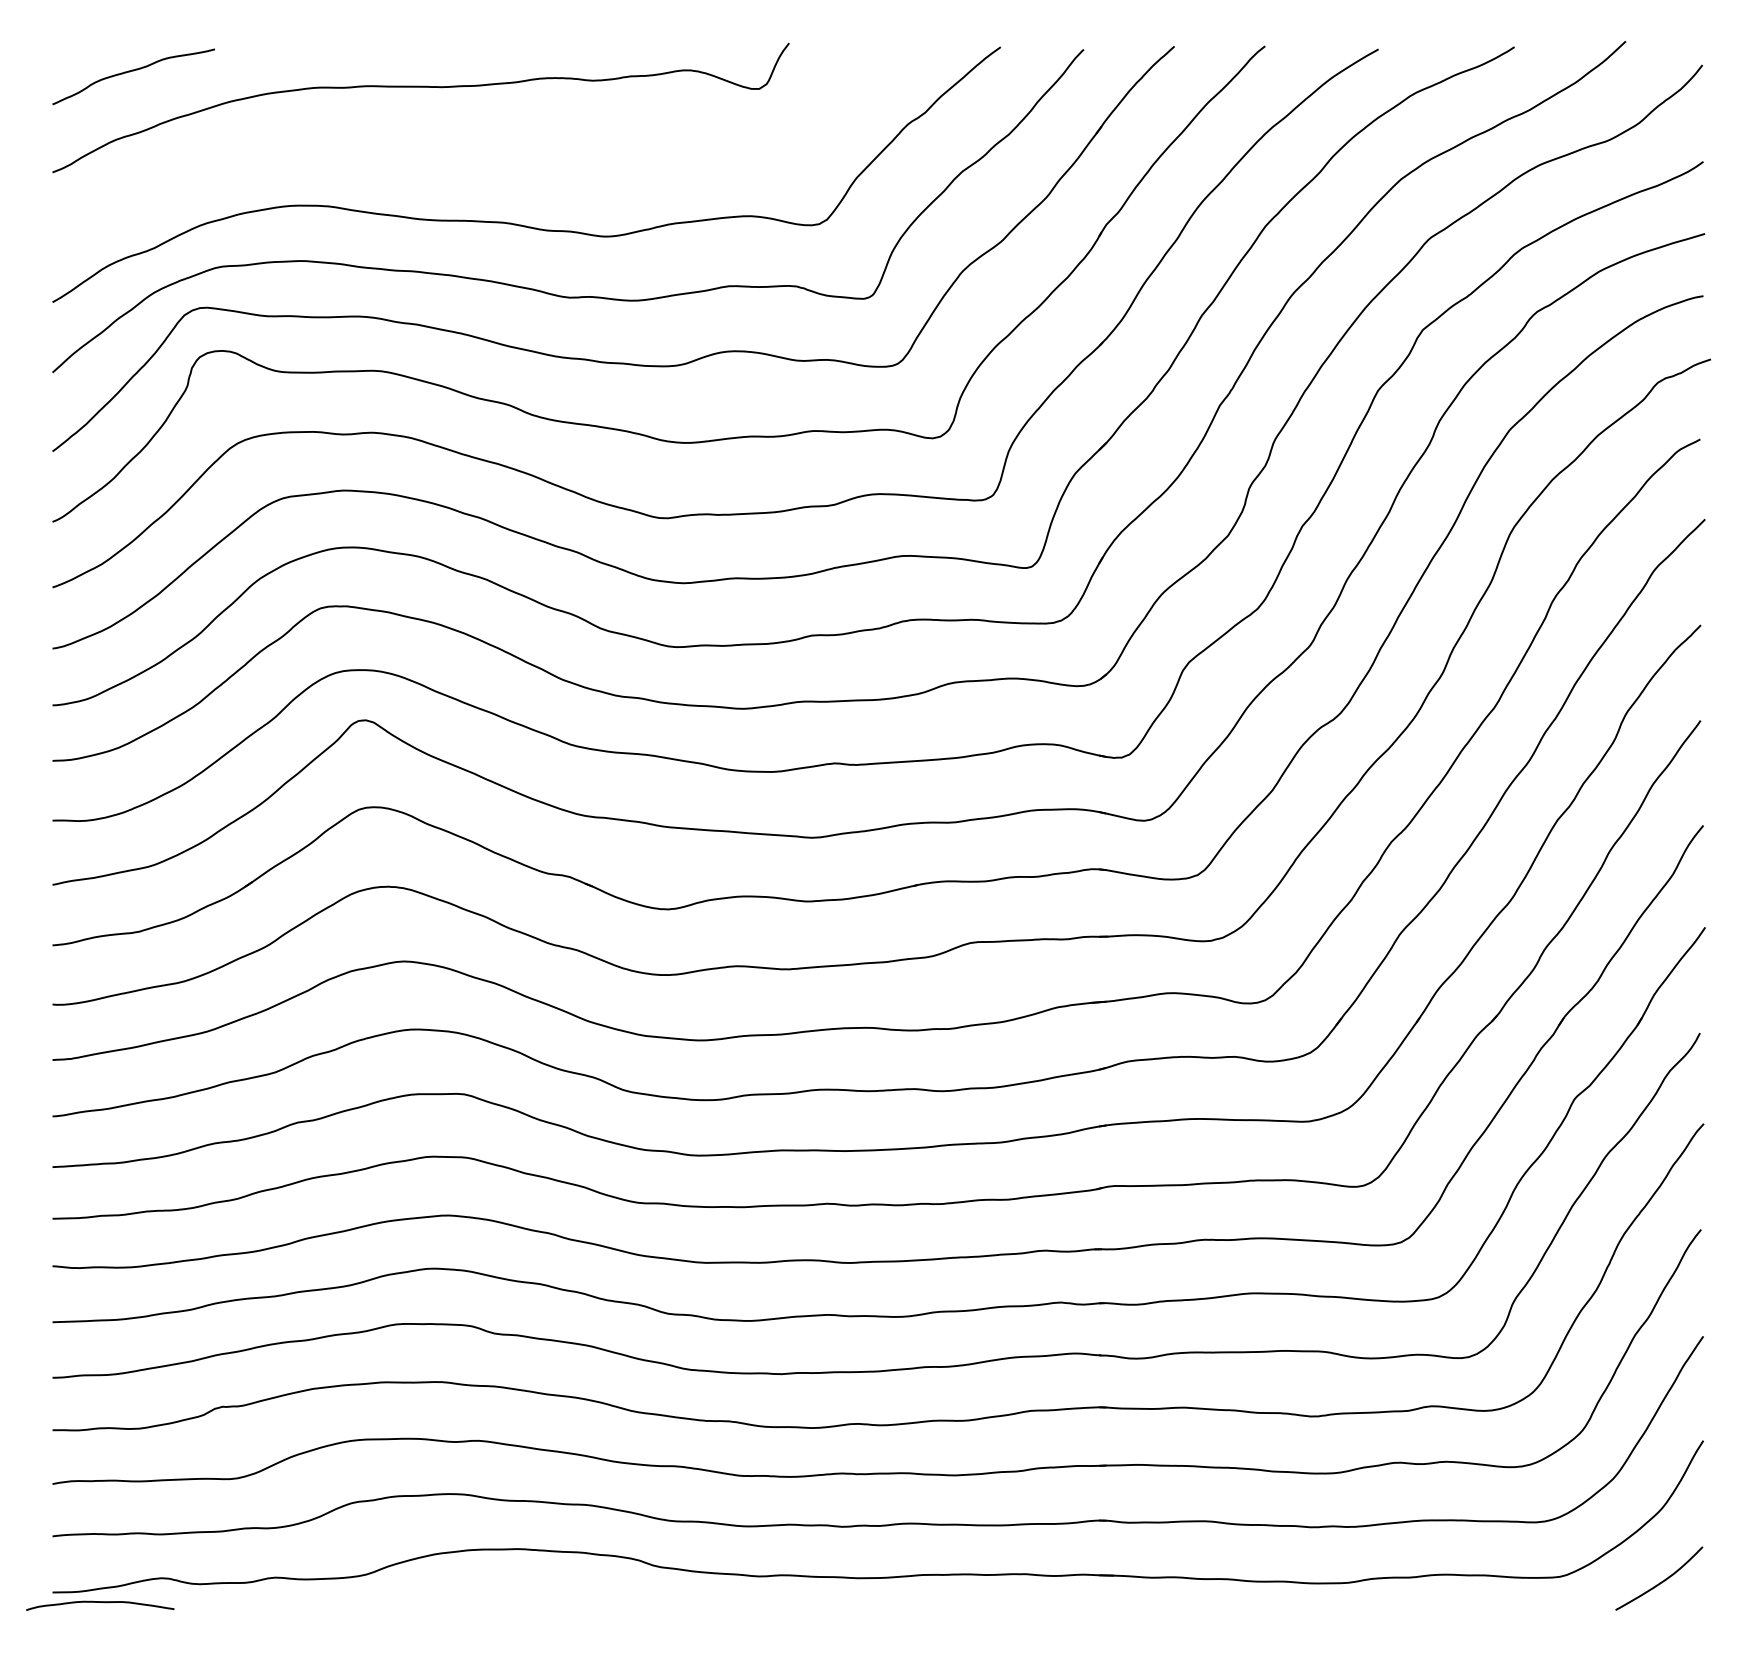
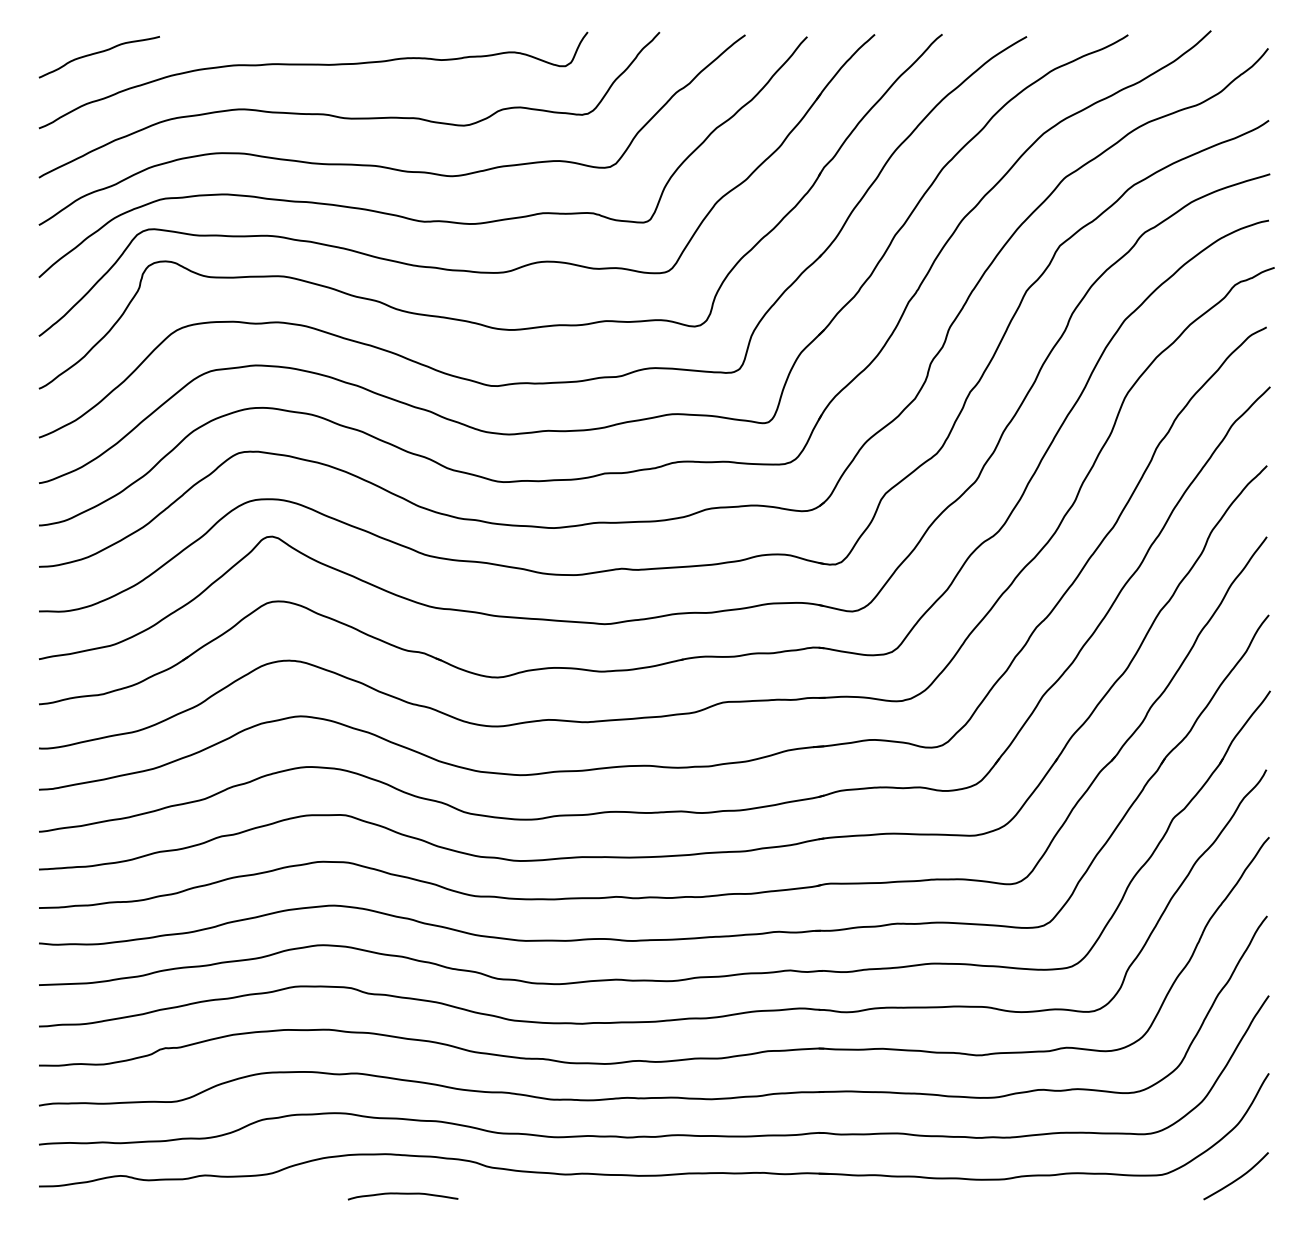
curve: (464, 157) -> (345, 117), added
curve: (100, 1602) -> (403, 1193), moved

